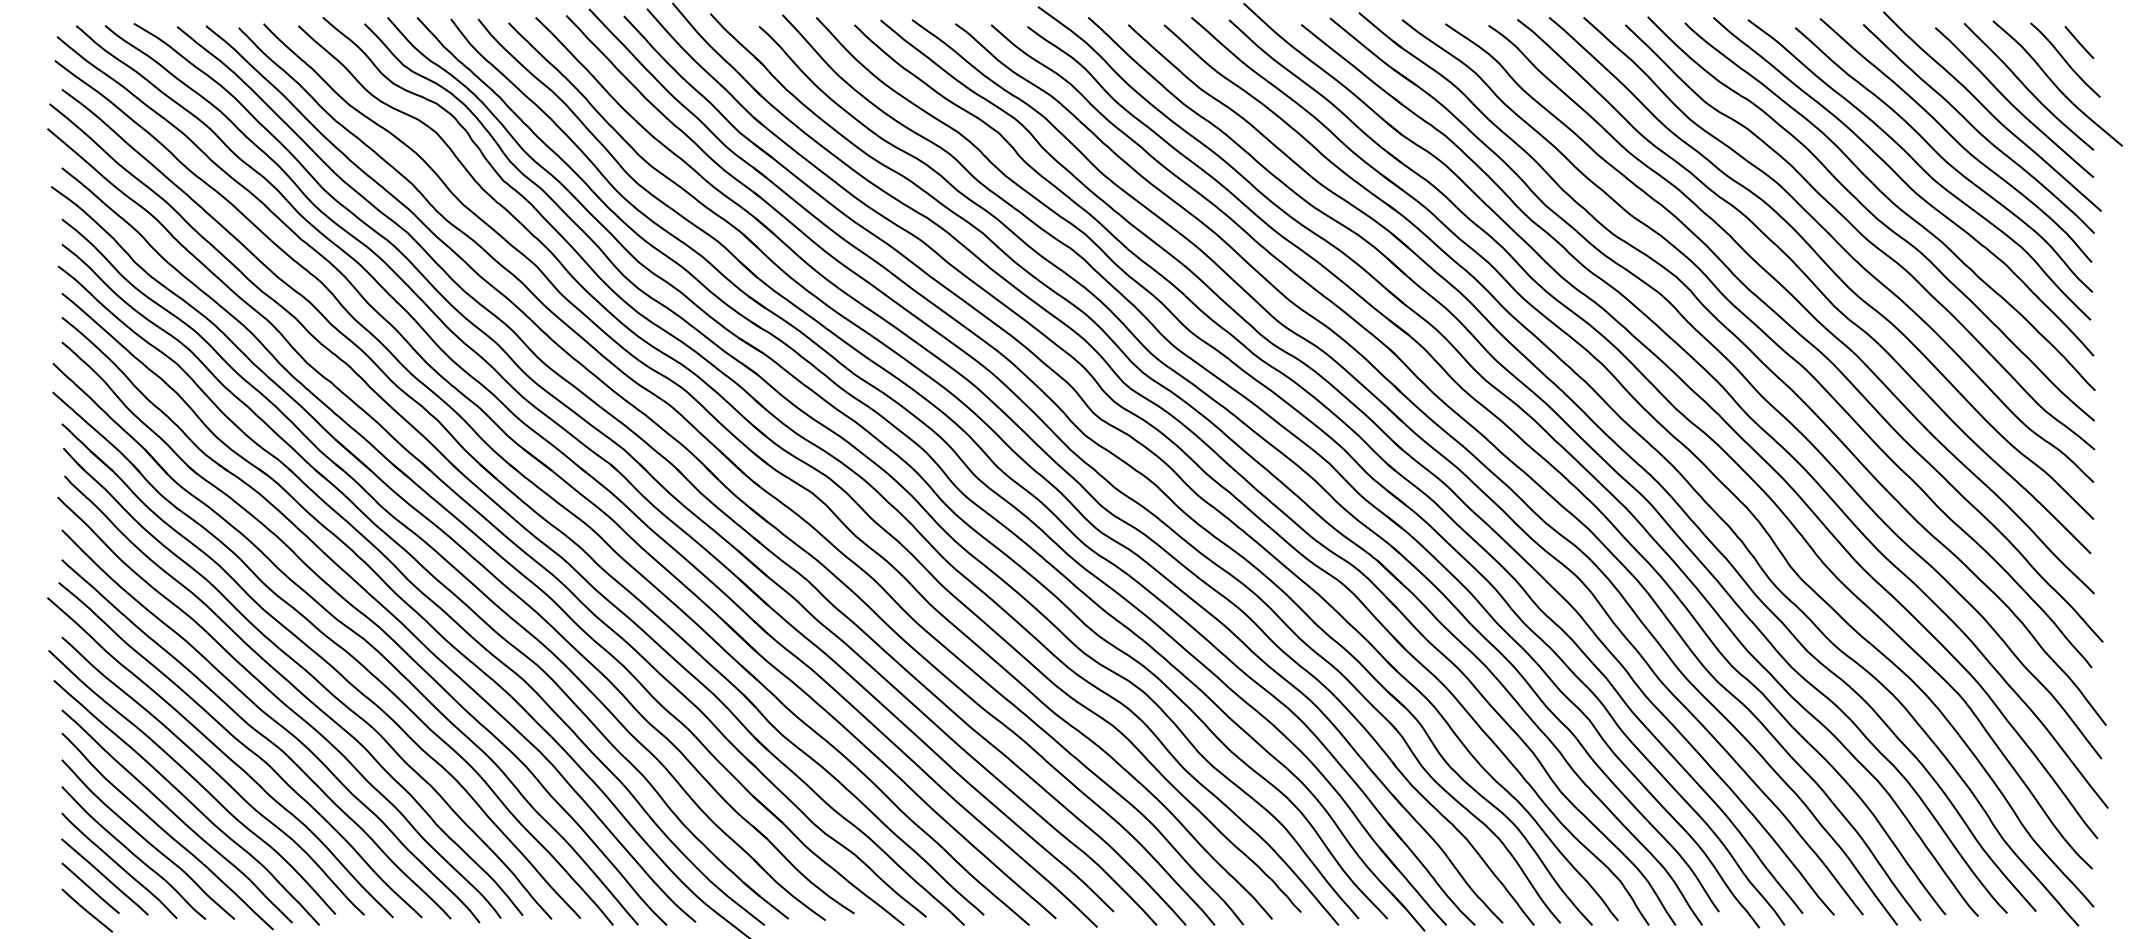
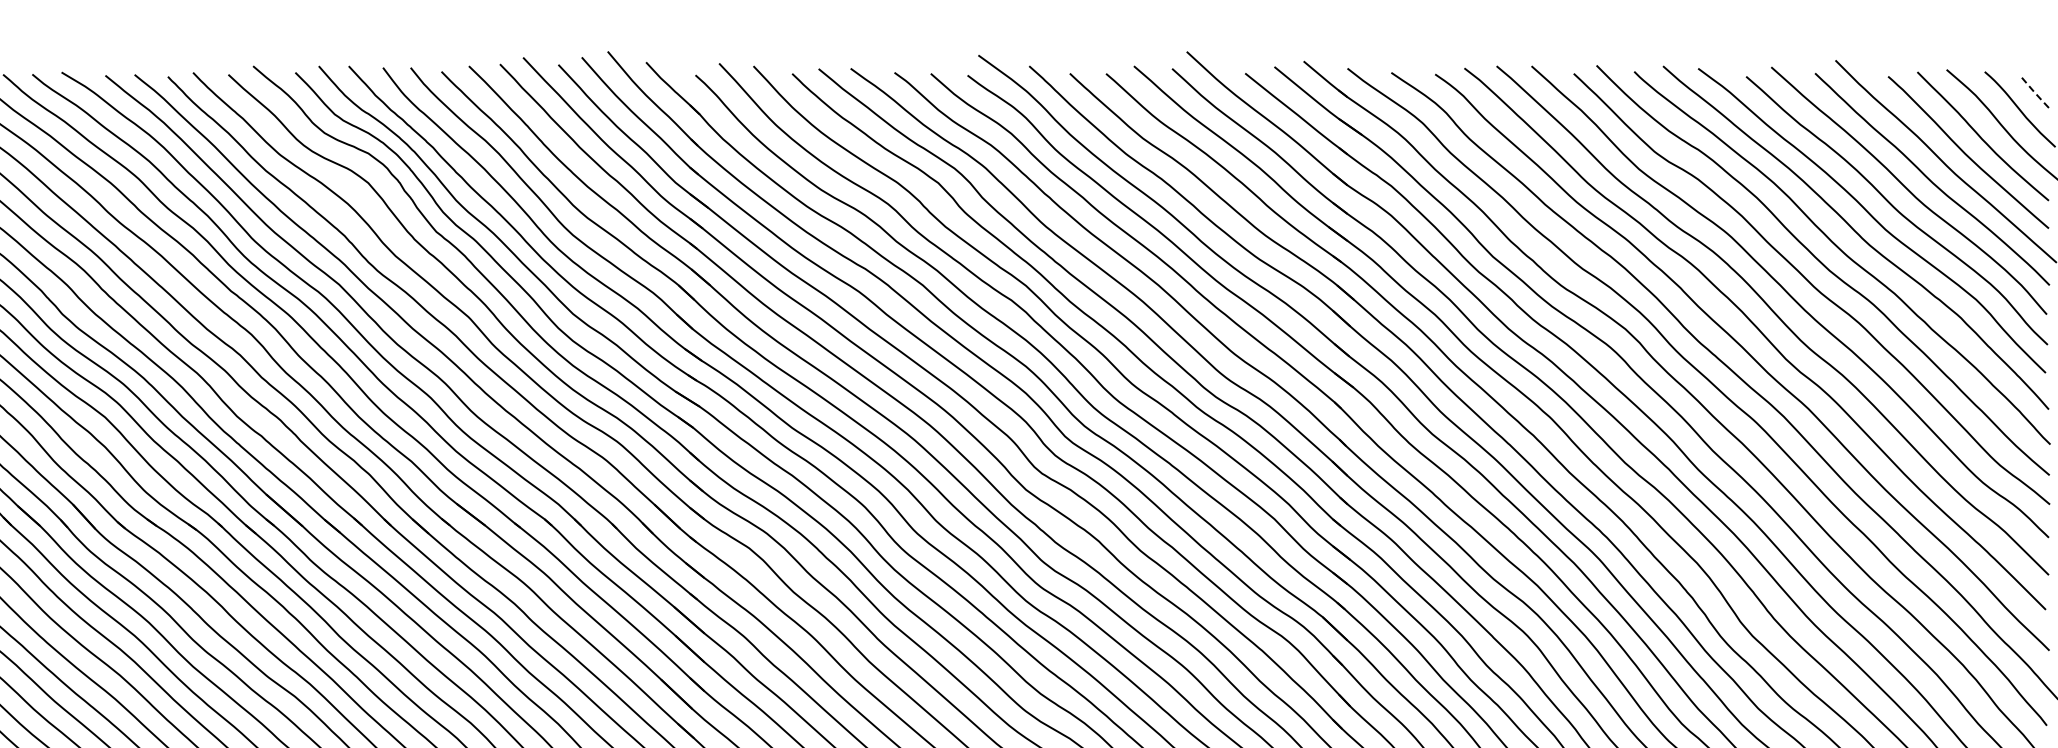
line: (2079, 43) -> (2034, 92), solid -> dashed

